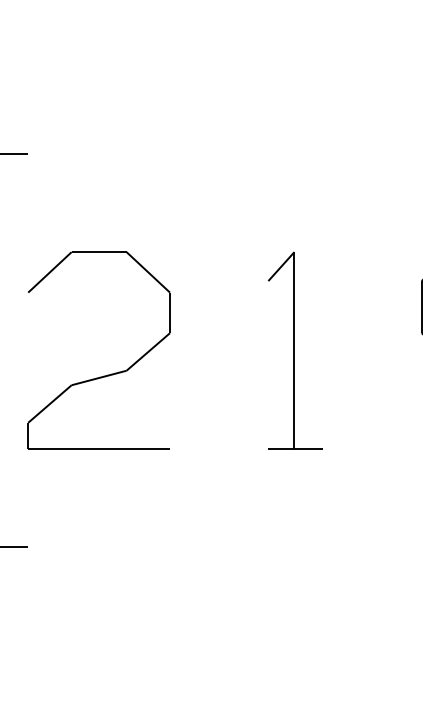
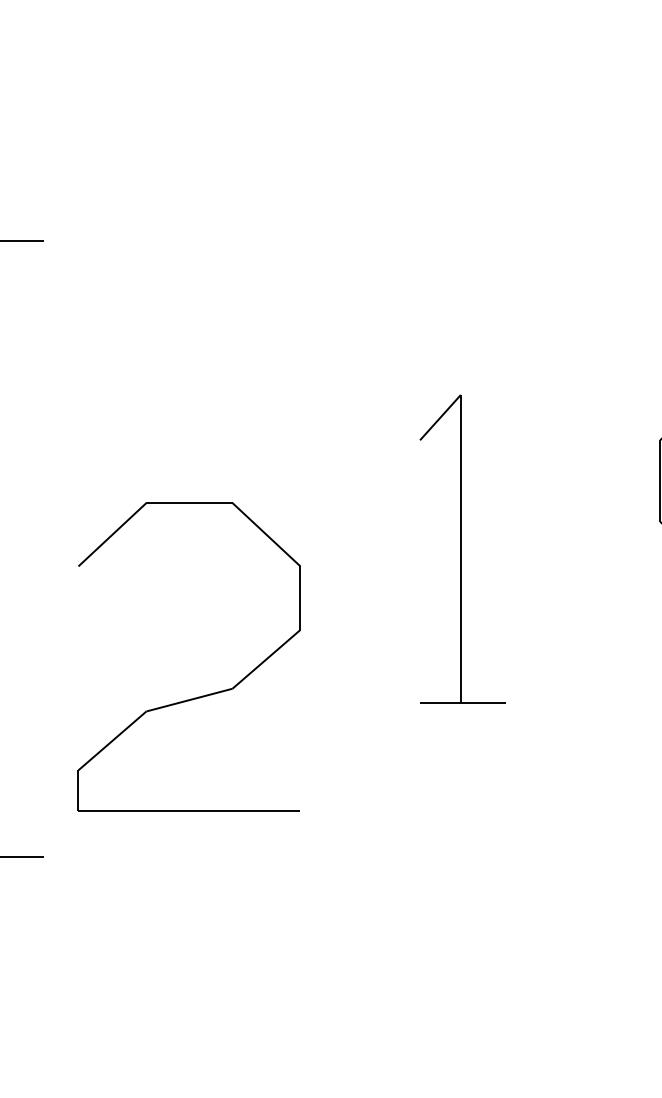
part: (103, 375) -> (196, 696), moved

